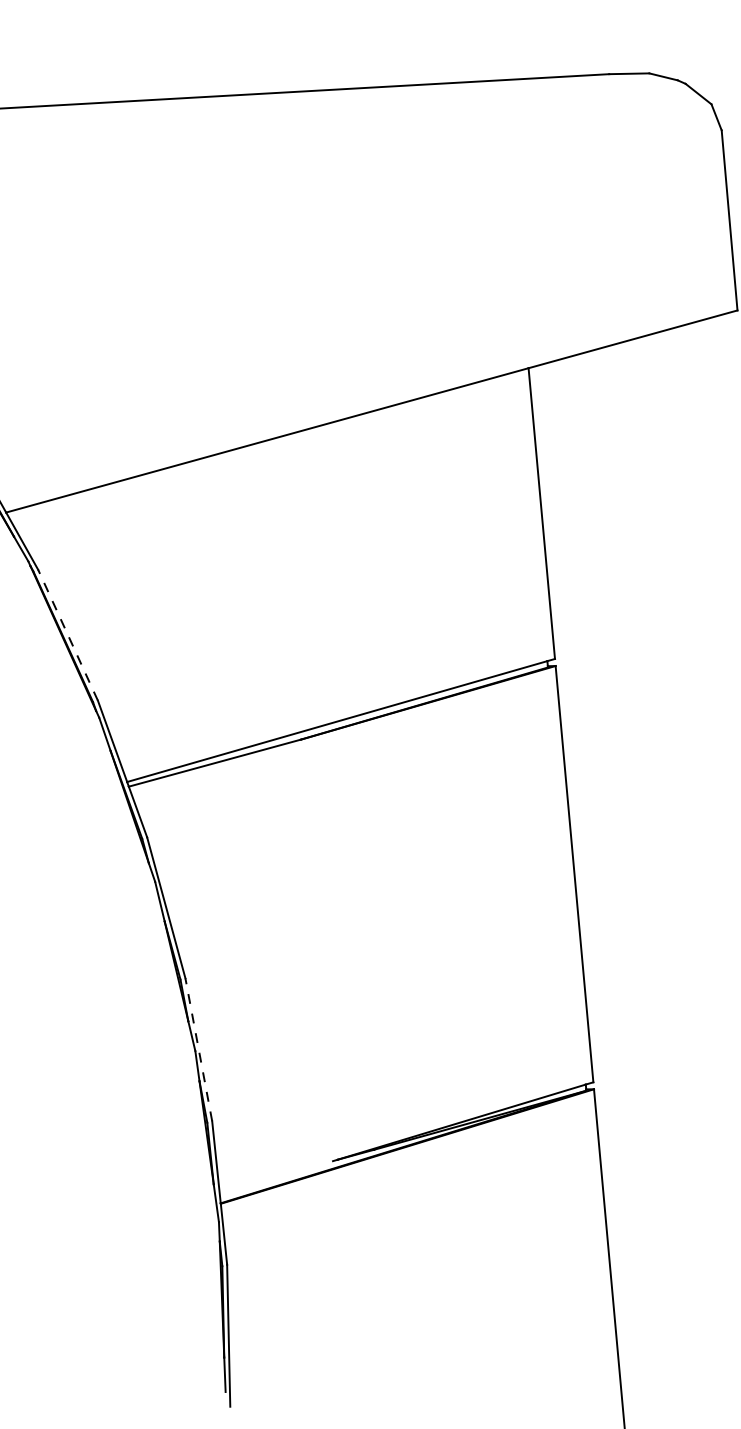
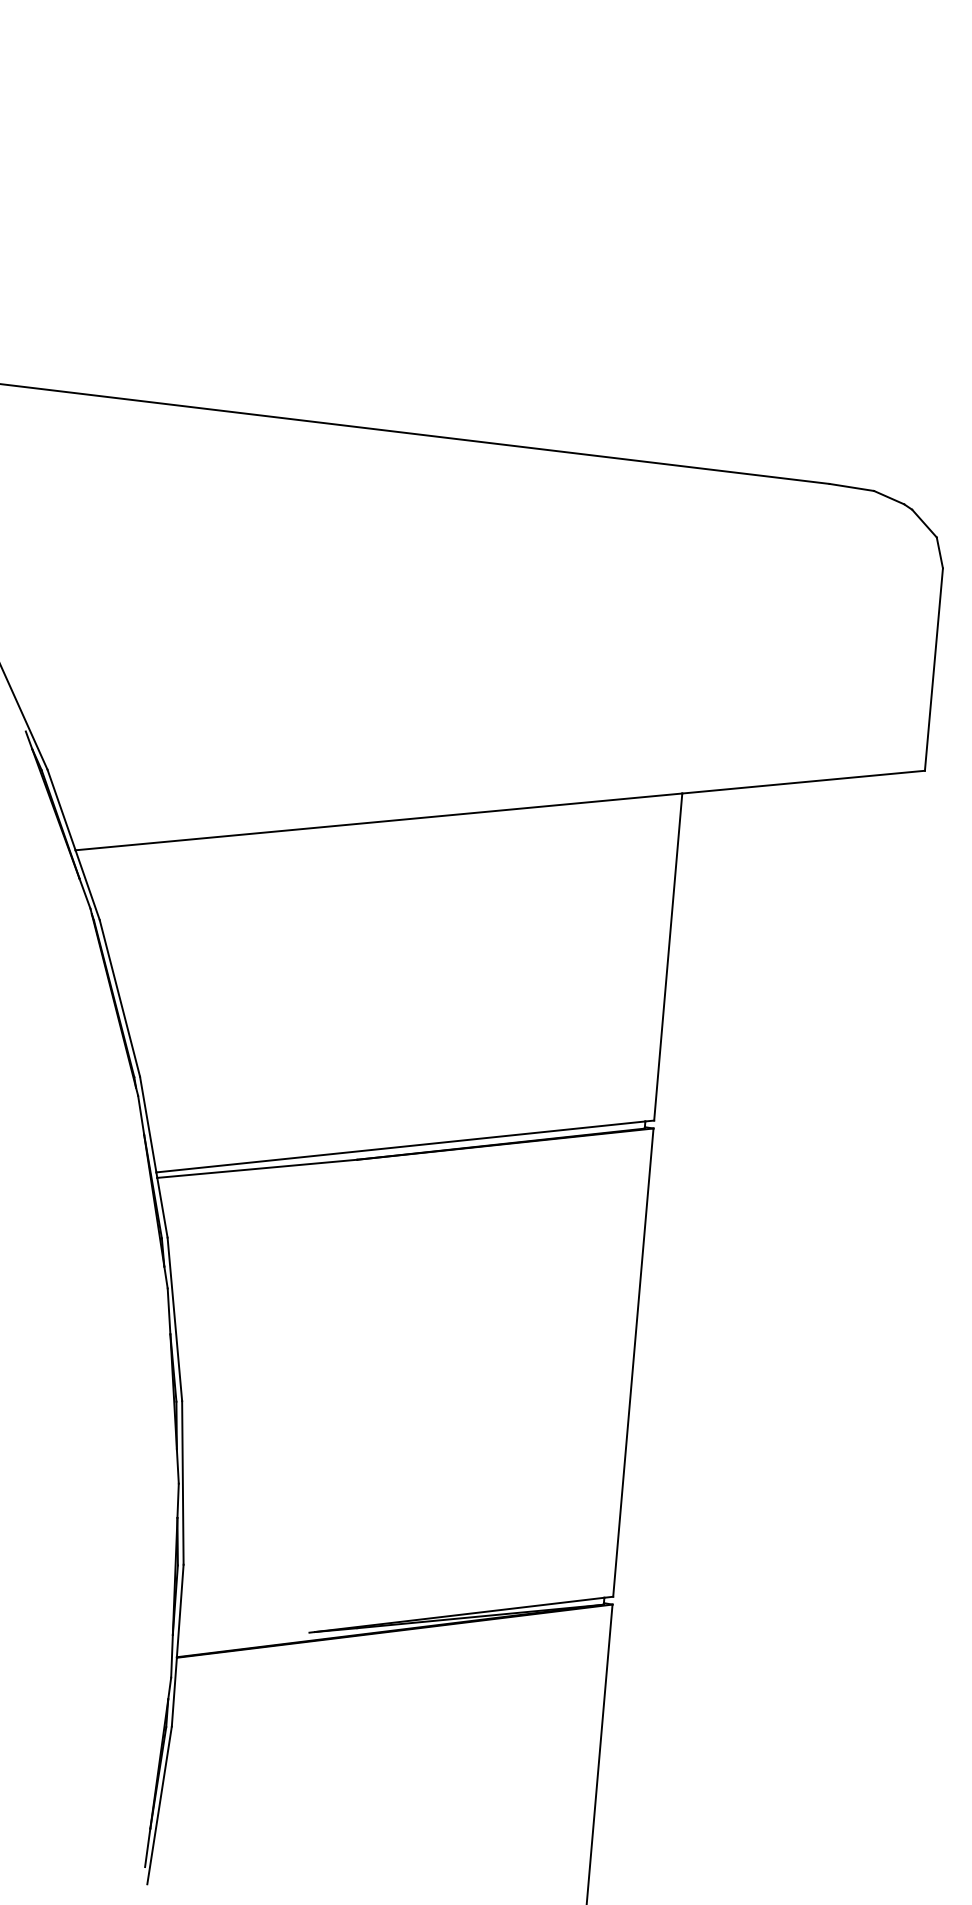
line: (67, 635) -> (119, 998), dashed -> solid
line: (198, 1049) -> (182, 1482), dashed -> solid

